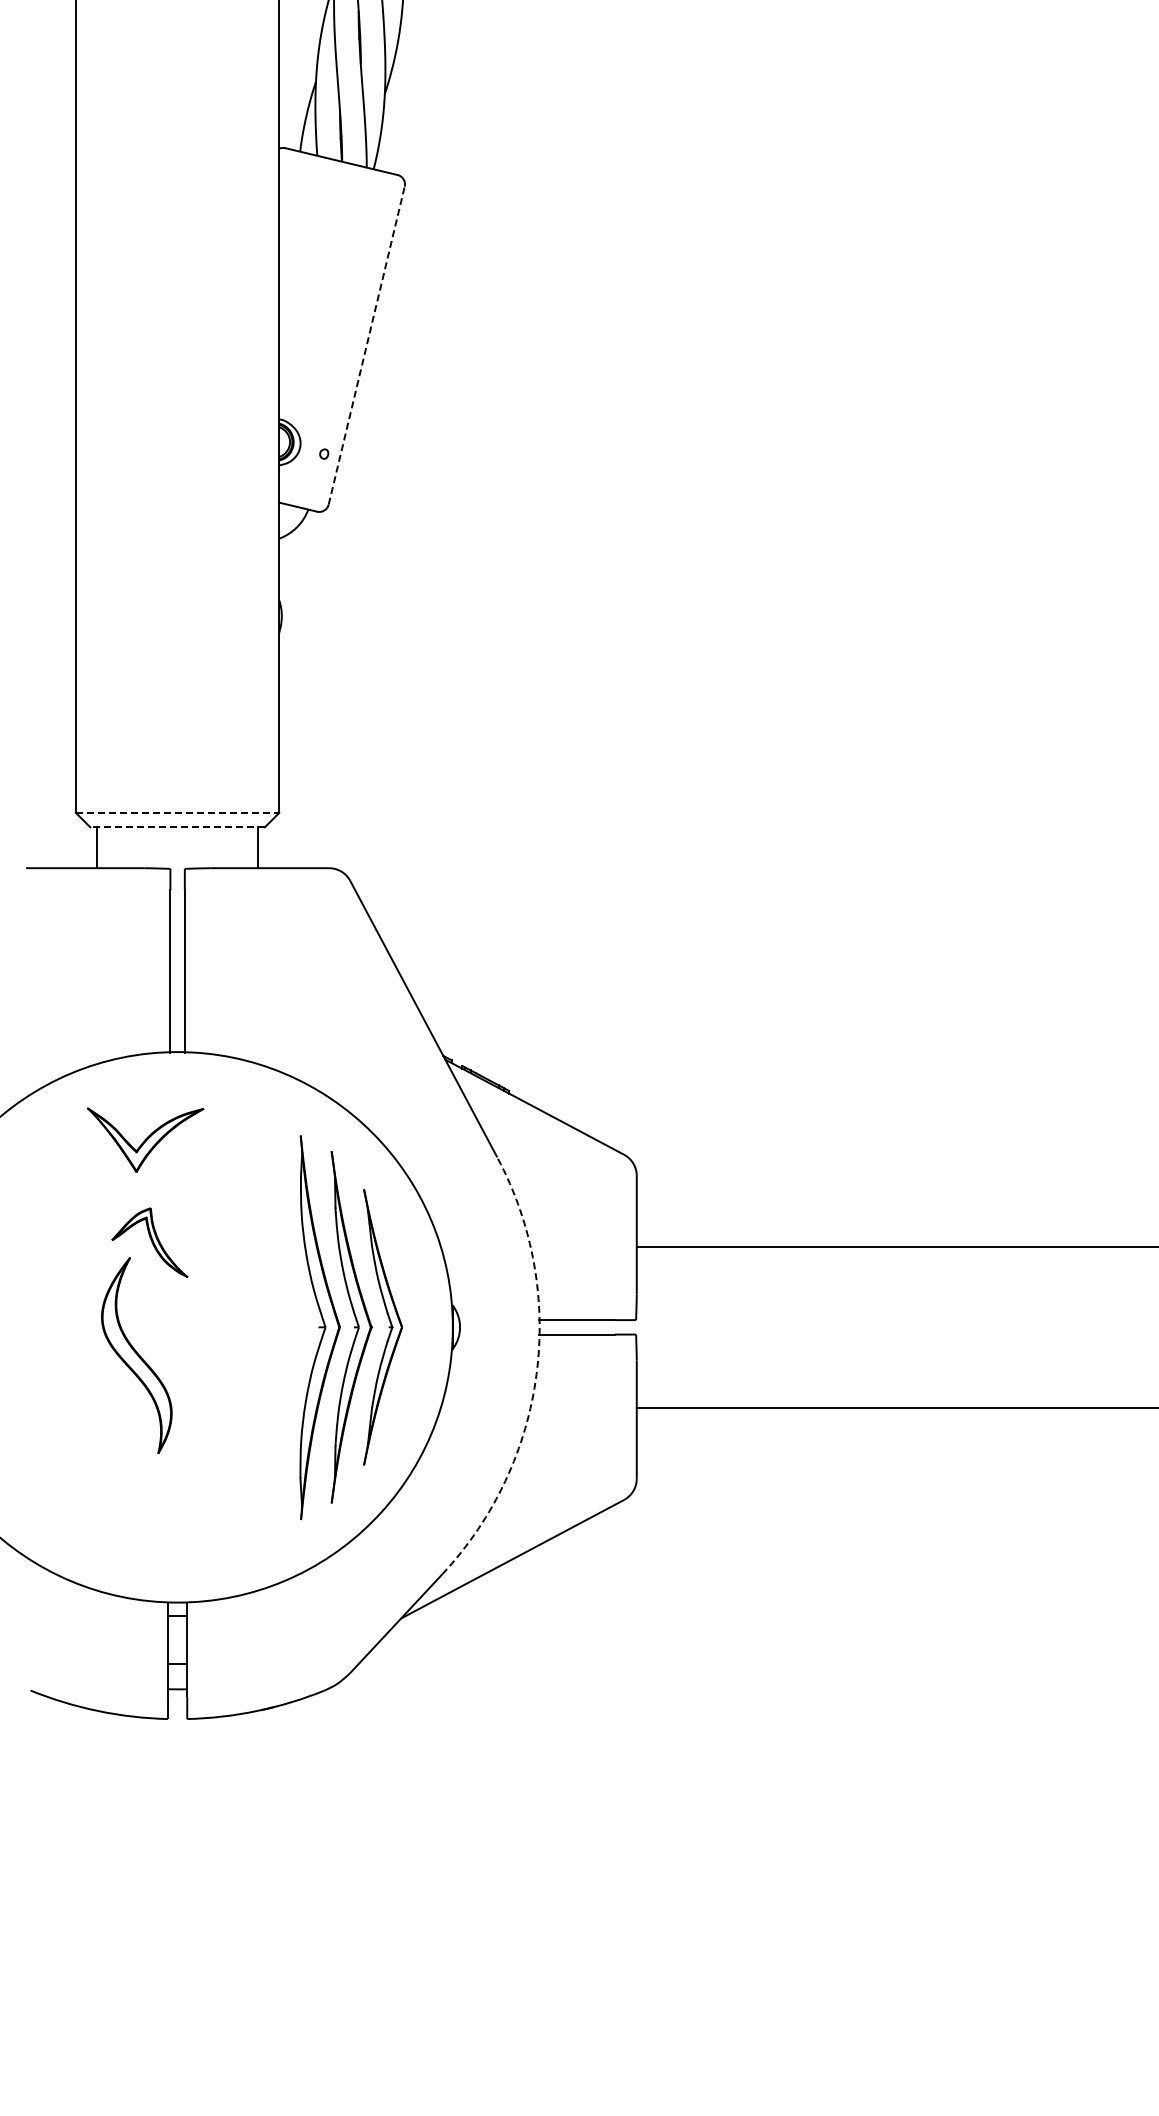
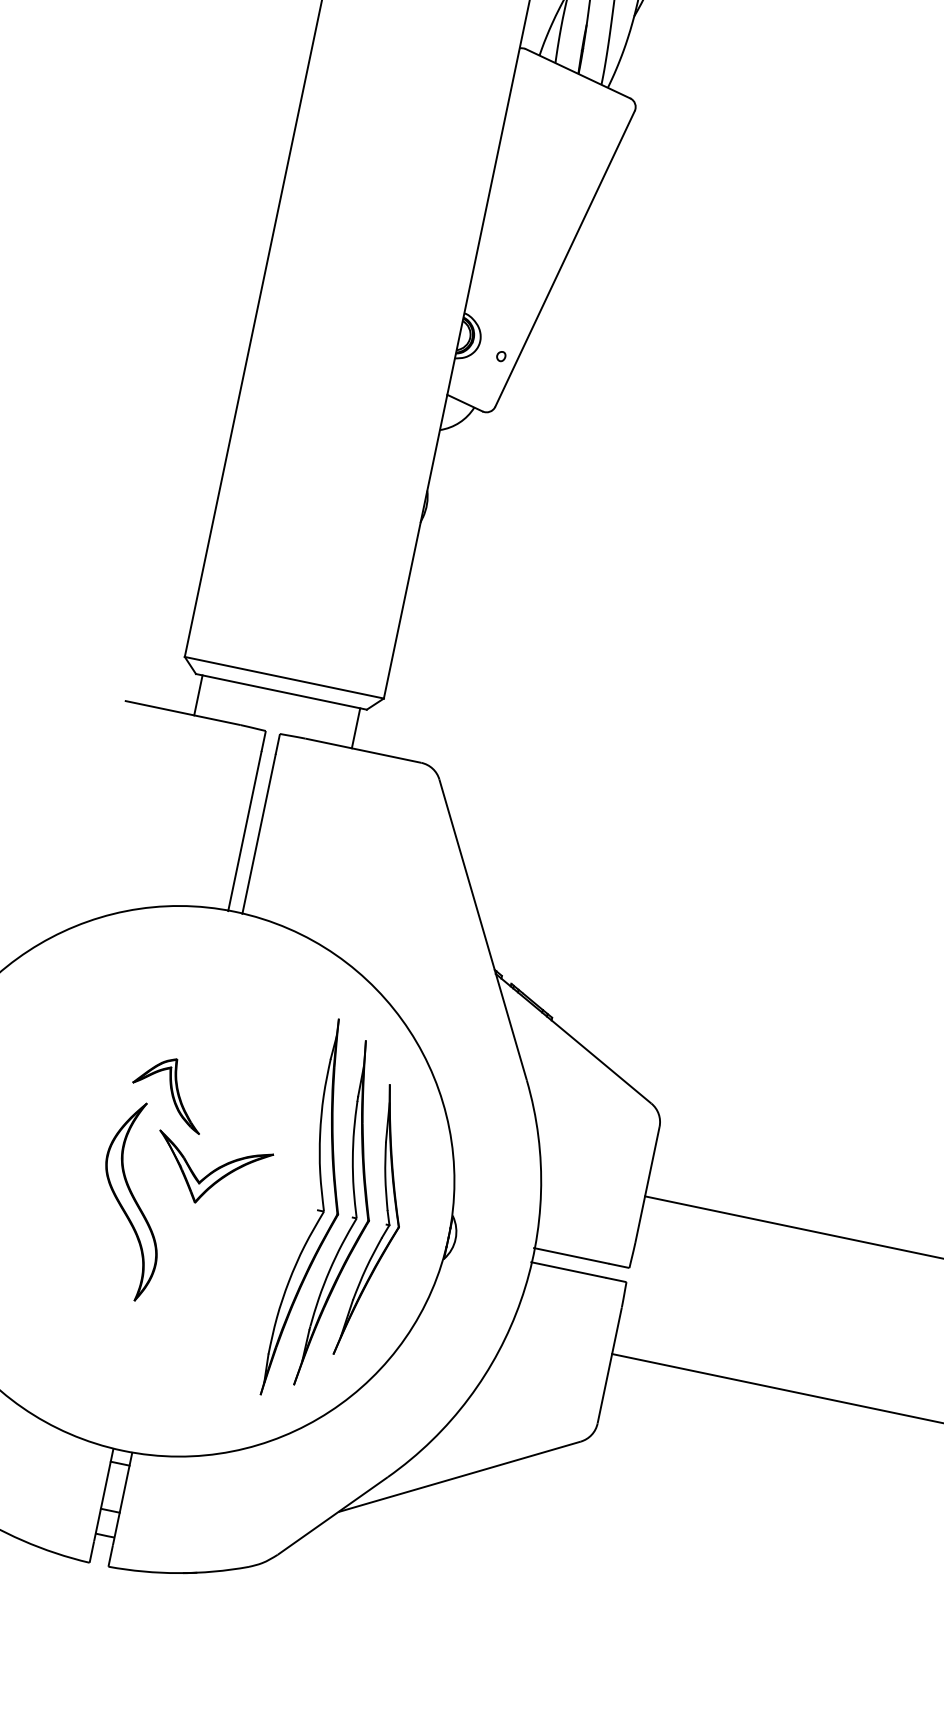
line: (366, 345) -> (564, 258), dashed -> solid
line: (177, 812) -> (284, 677), dashed -> solid
line: (177, 827) -> (281, 692), dashed -> solid
part: (145, 1139) -> (210, 1172), moved
arc: (536, 1374) -> (520, 1300), dashed -> solid

